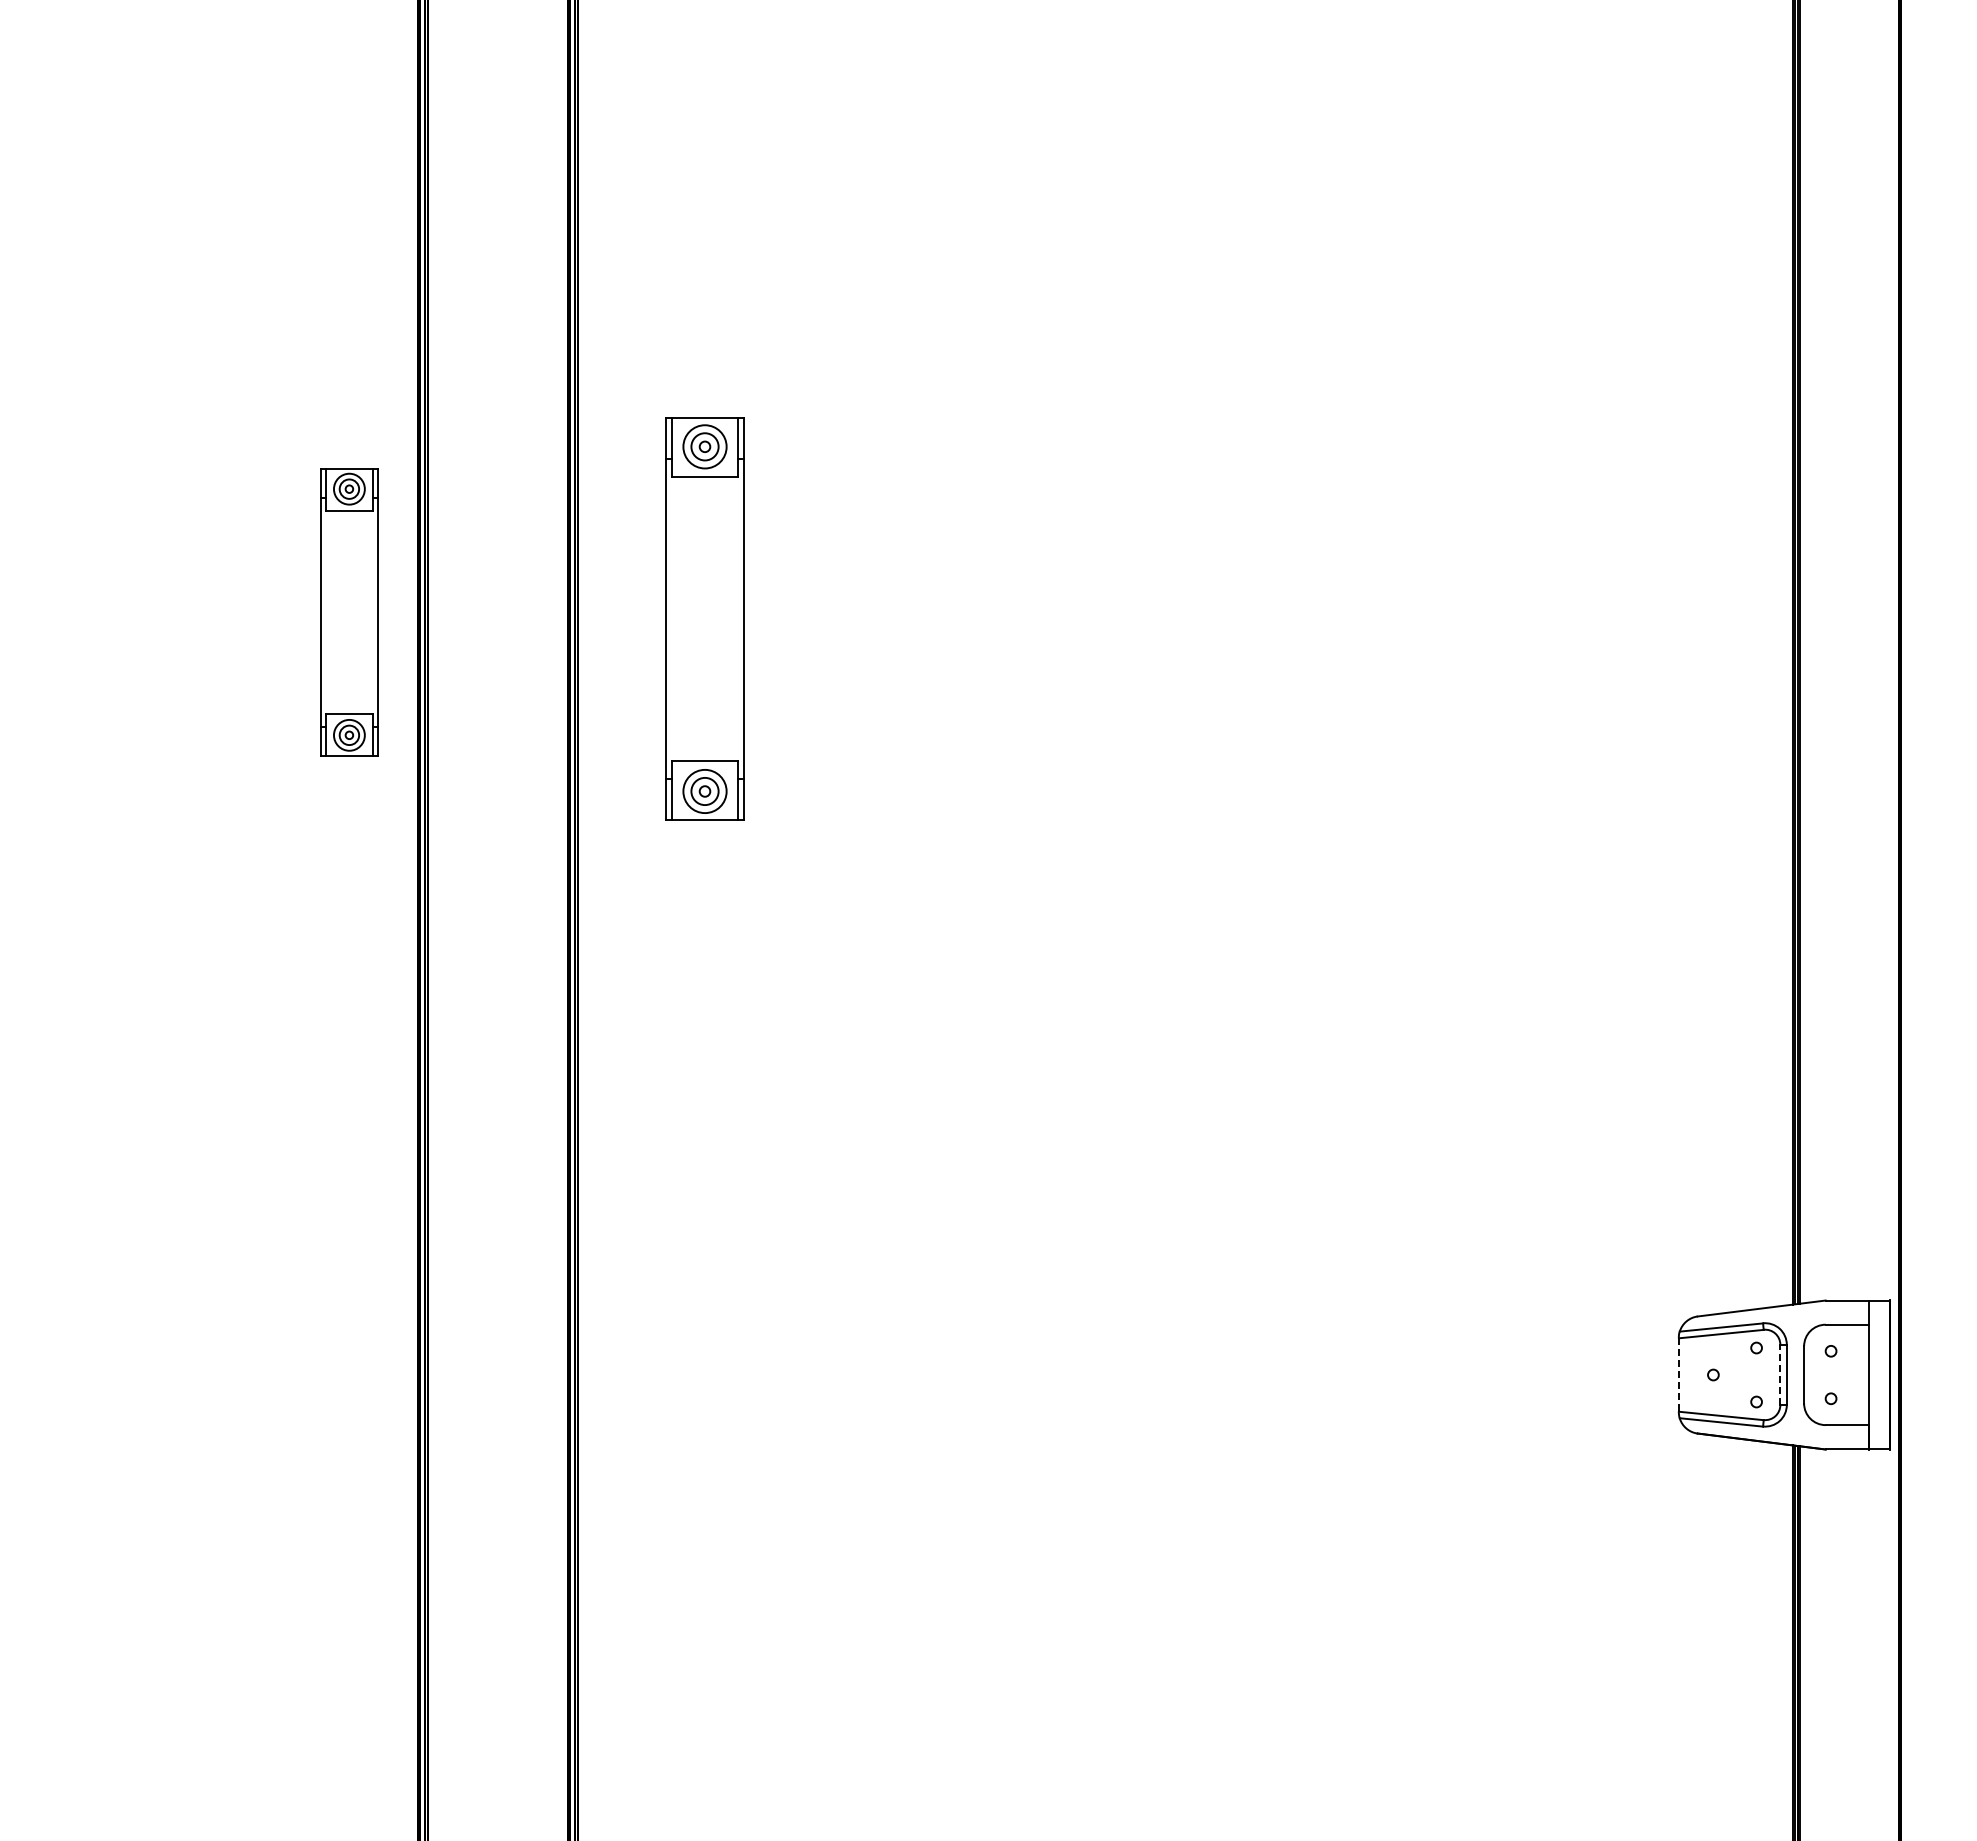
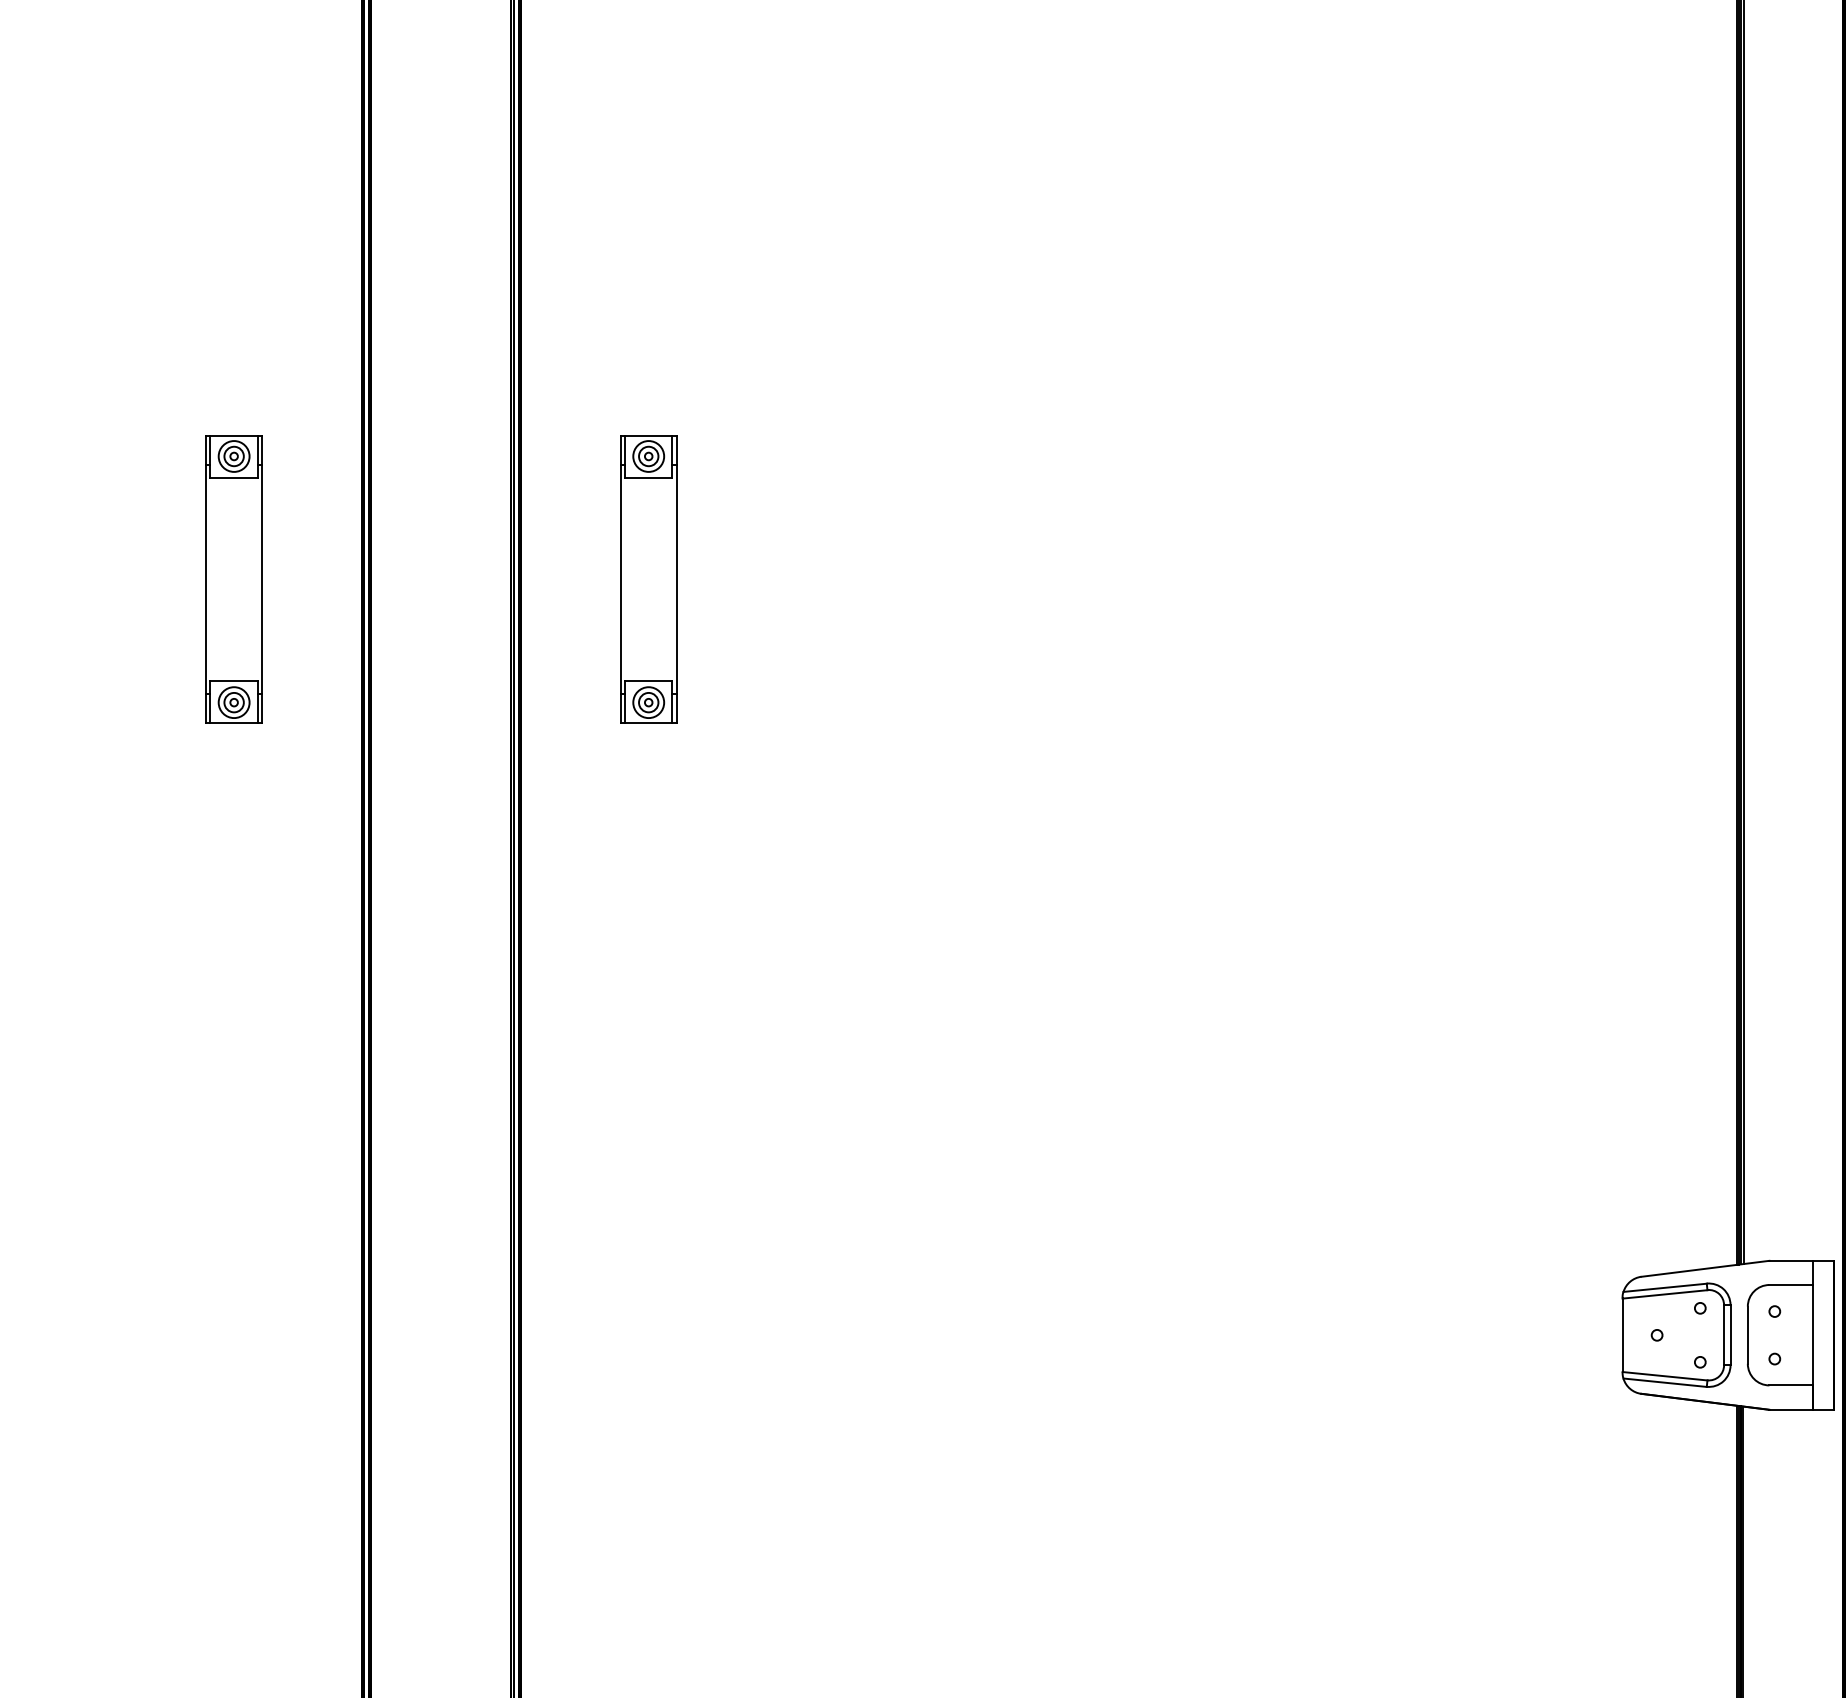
part: (349, 612) -> (234, 579), moved
part: (704, 619) -> (648, 579), size x0.71
line: (1780, 1374) -> (1724, 1334), dashed -> solid
line: (1678, 1375) -> (1622, 1335), dashed -> solid

